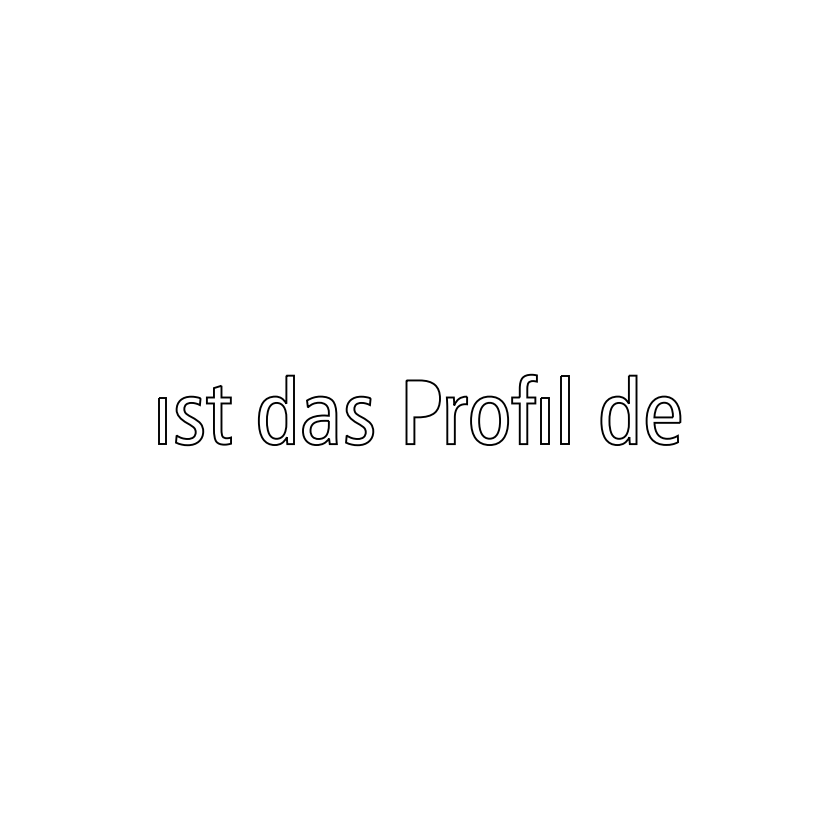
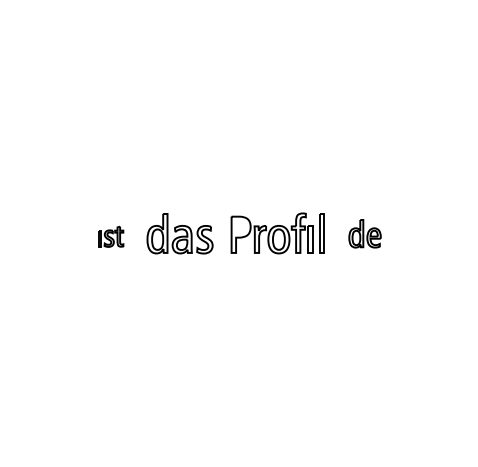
part: (639, 410) -> (364, 233), size x0.7
part: (193, 415) -> (110, 236), size x0.6

